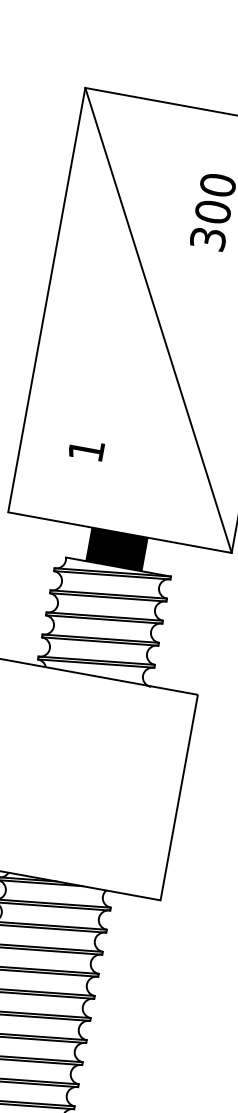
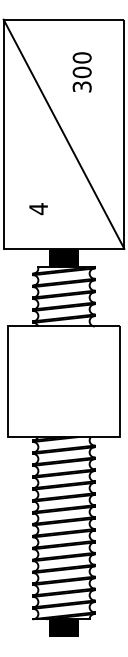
text: (85, 451) -> (38, 209), 1 -> 4

